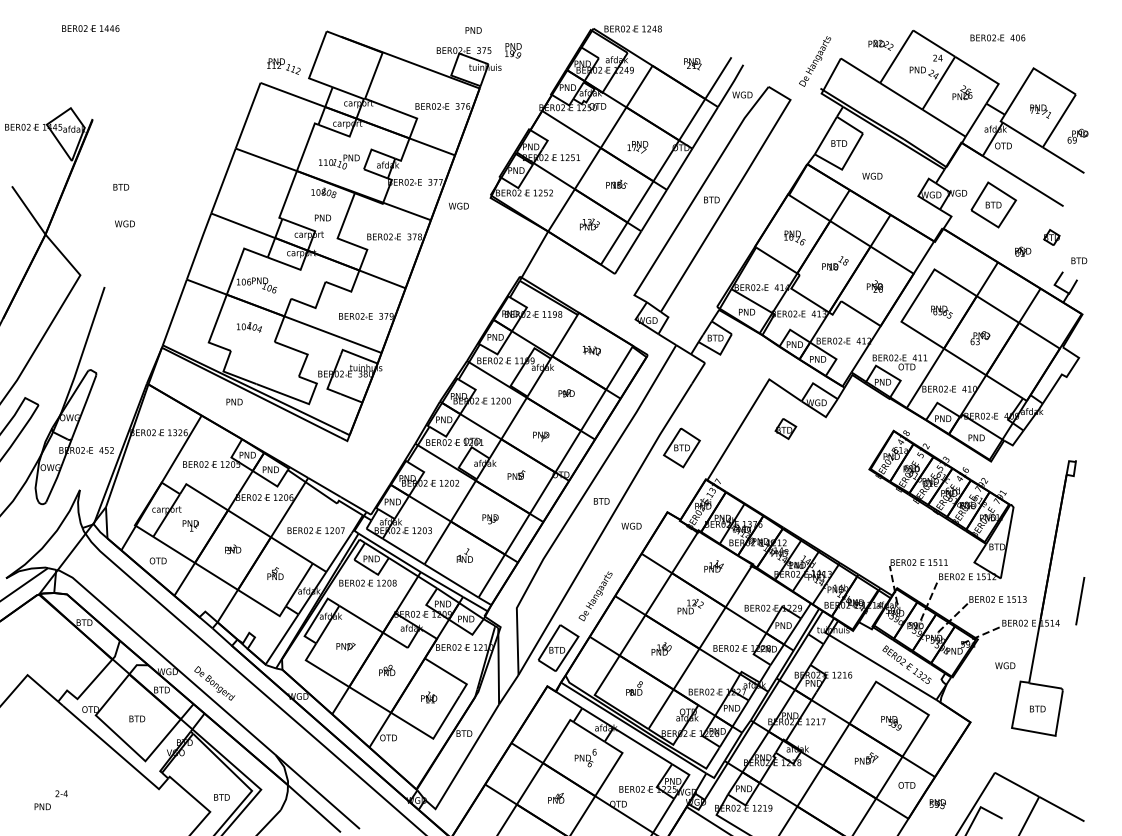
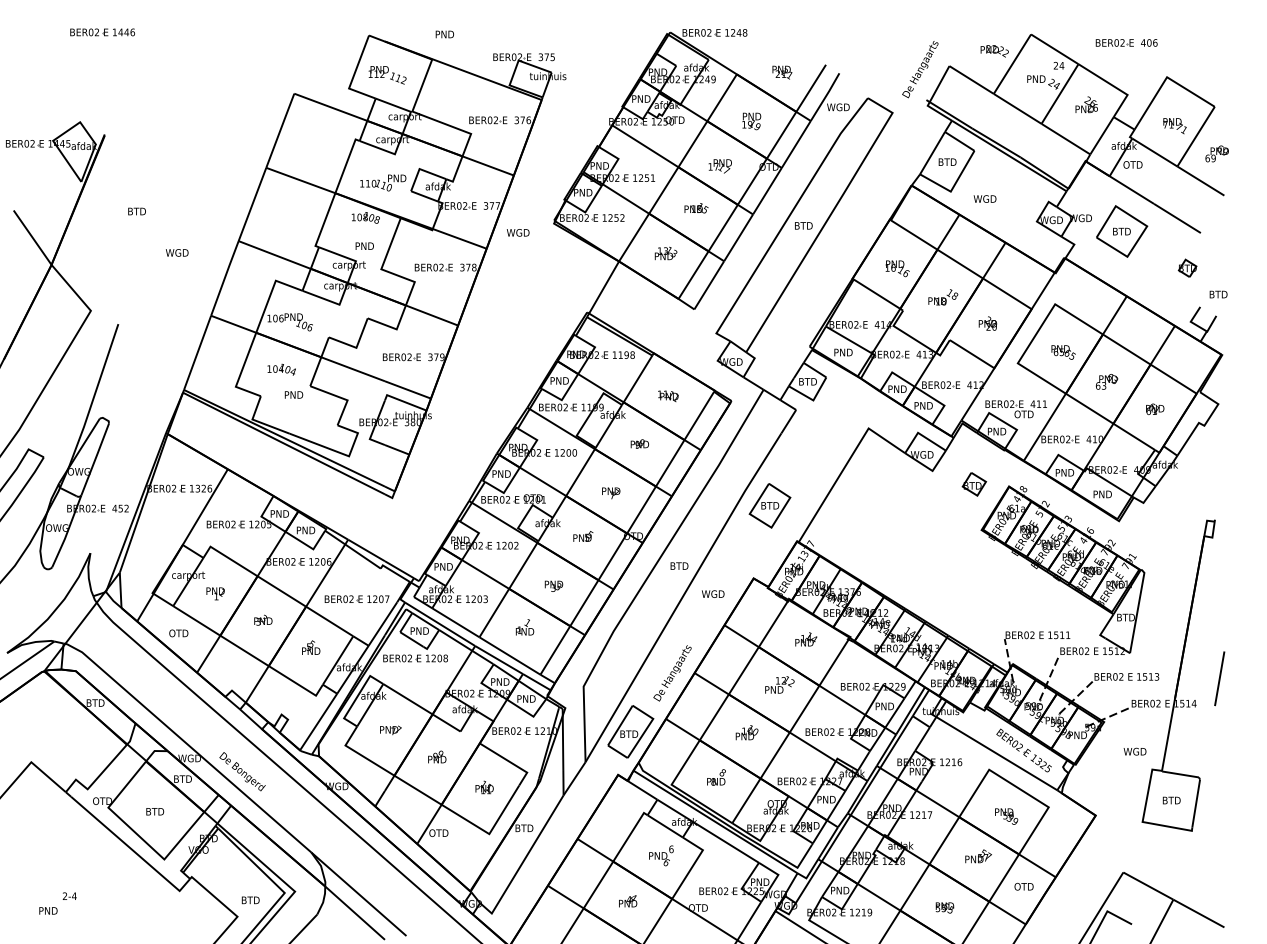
text: (473, 30) -> (444, 34), moved
text: (513, 50) -> (751, 121), moved
text: (283, 66) -> (387, 75), moved
text: (125, 223) -> (177, 252), moved
text: (1023, 251) -> (1155, 408), moved
text: (234, 401) -> (293, 394), moved
part: (785, 429) -> (974, 484), moved
text: (937, 803) -> (944, 907), moved

